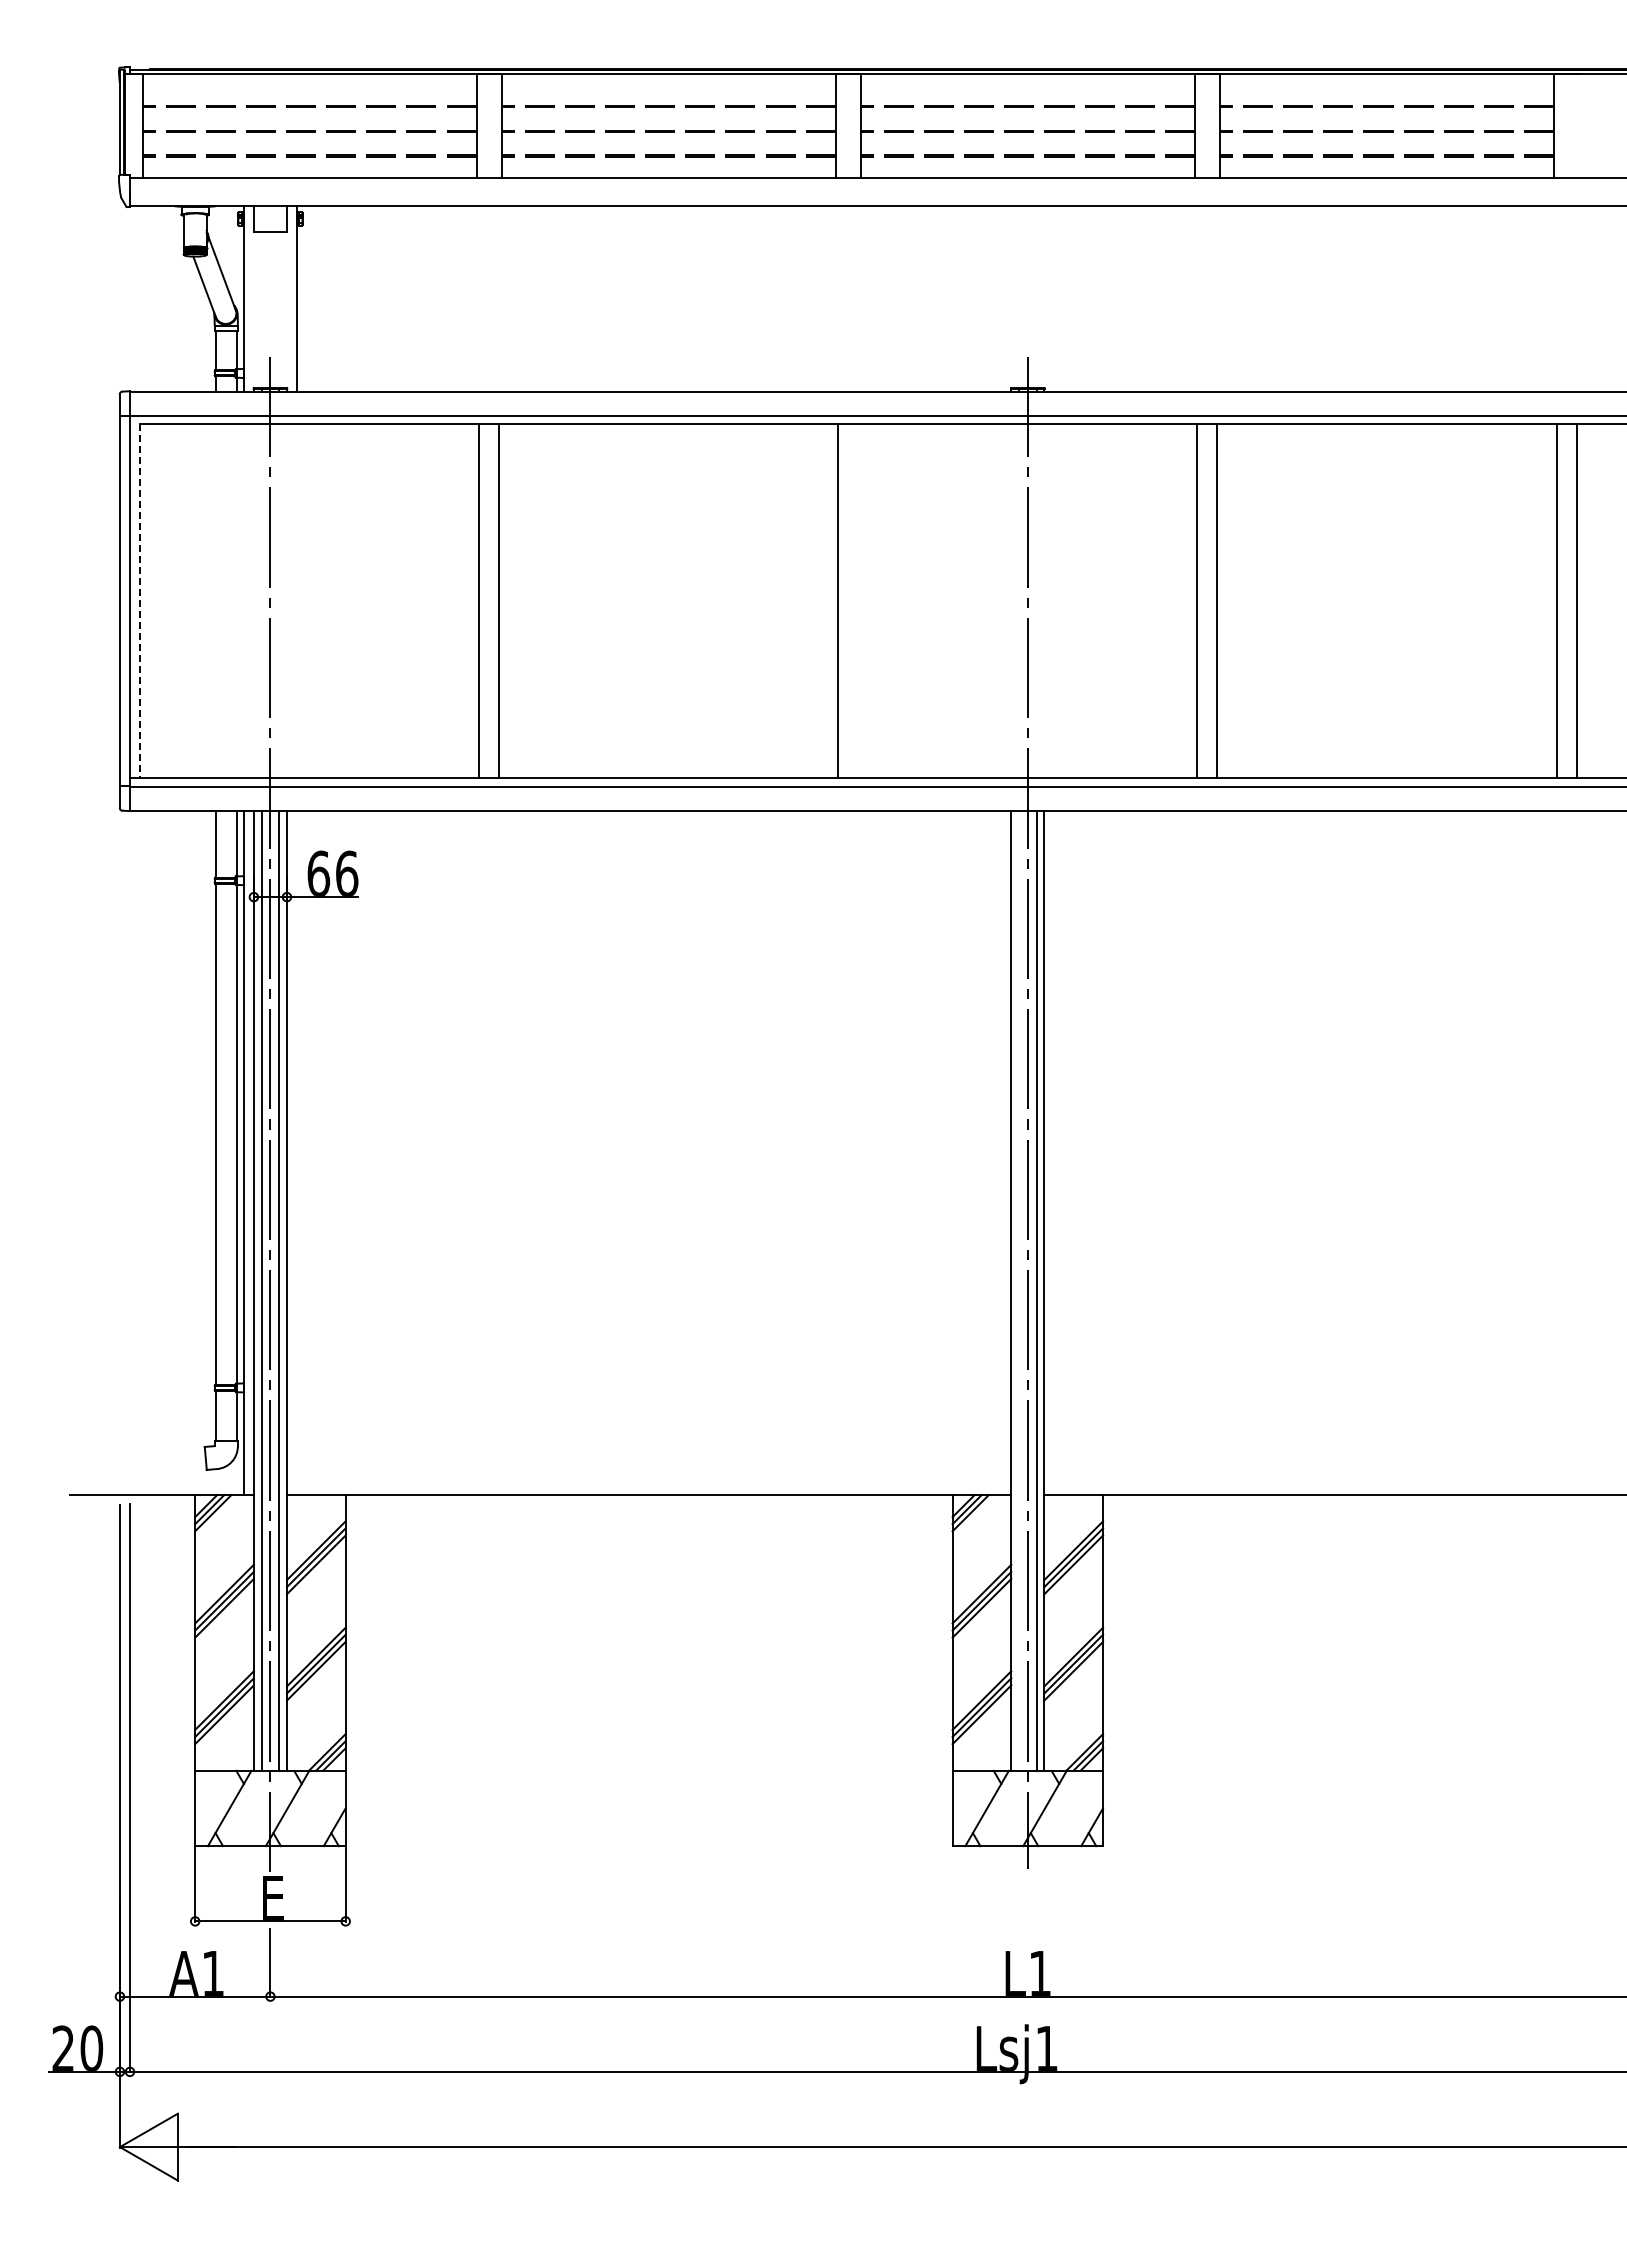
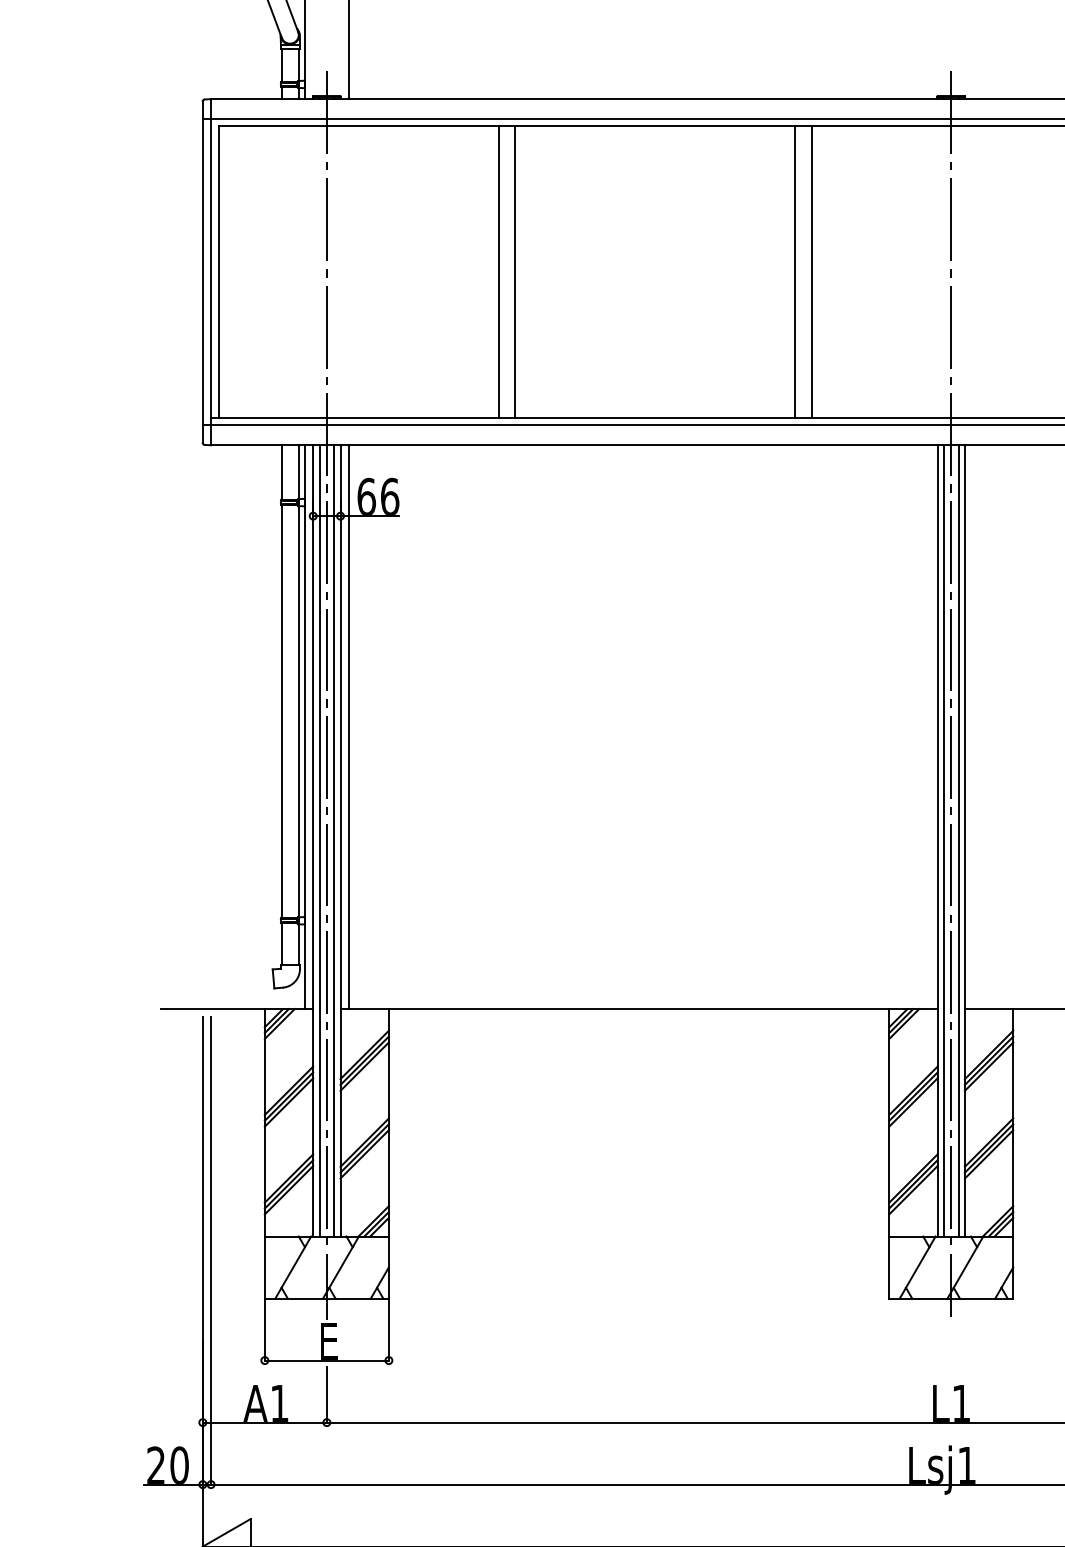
line: (858, 600) -> (811, 271), added
line: (140, 601) -> (219, 272), dashed -> solid
line: (297, 1152) -> (349, 726), added
line: (1019, 1290) -> (944, 840), added

